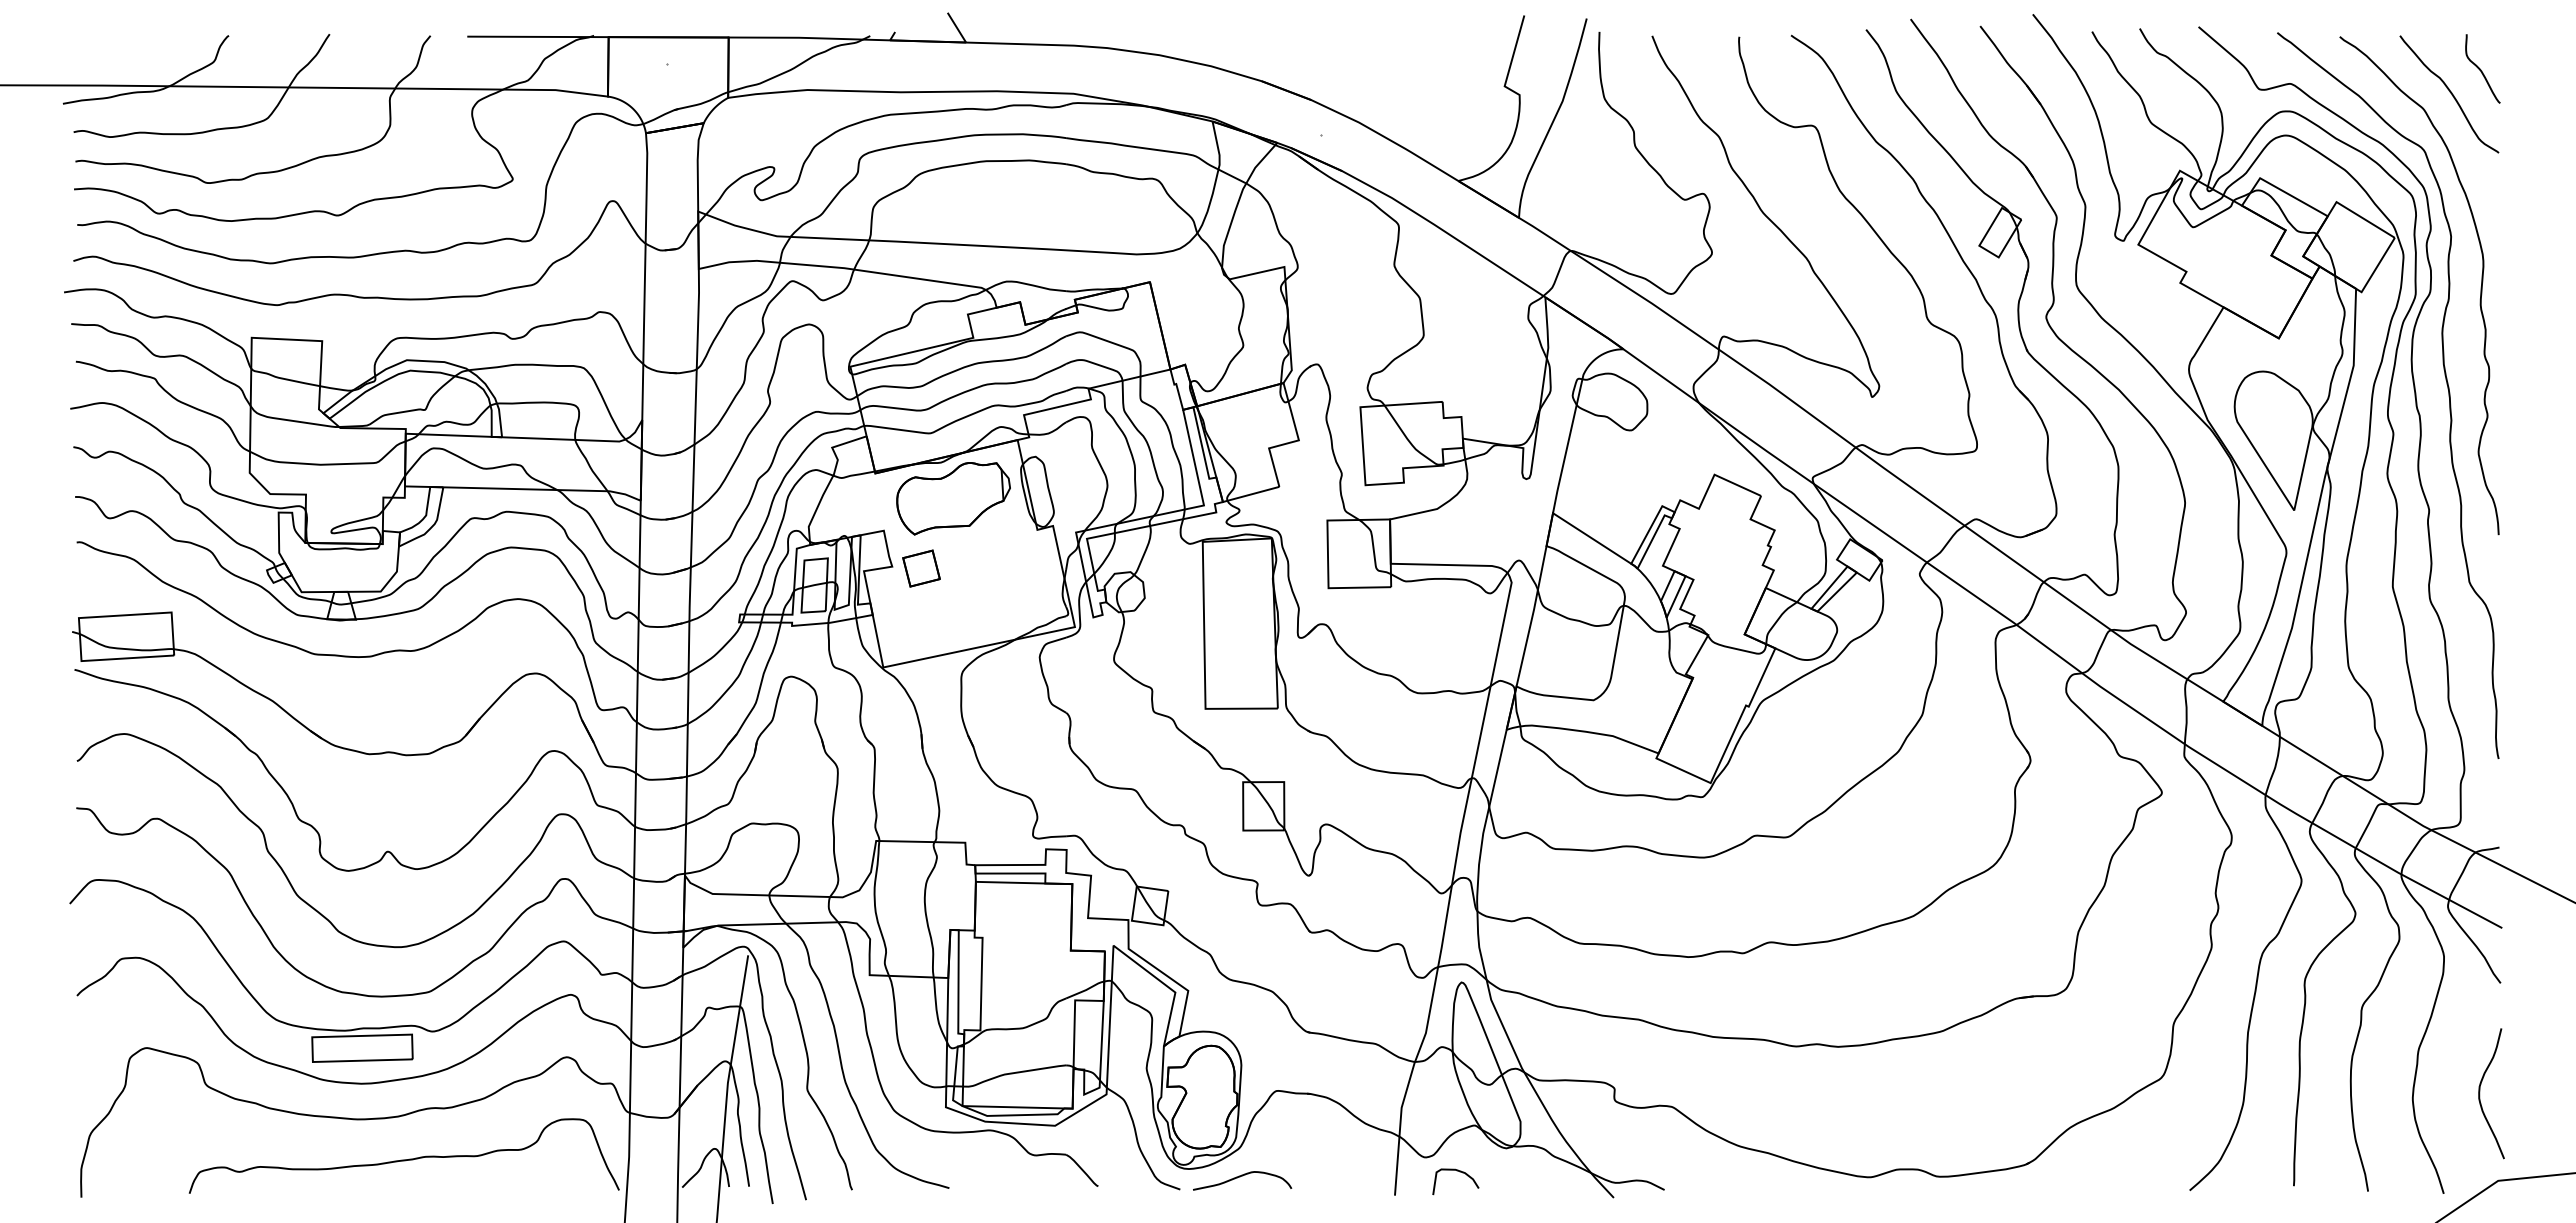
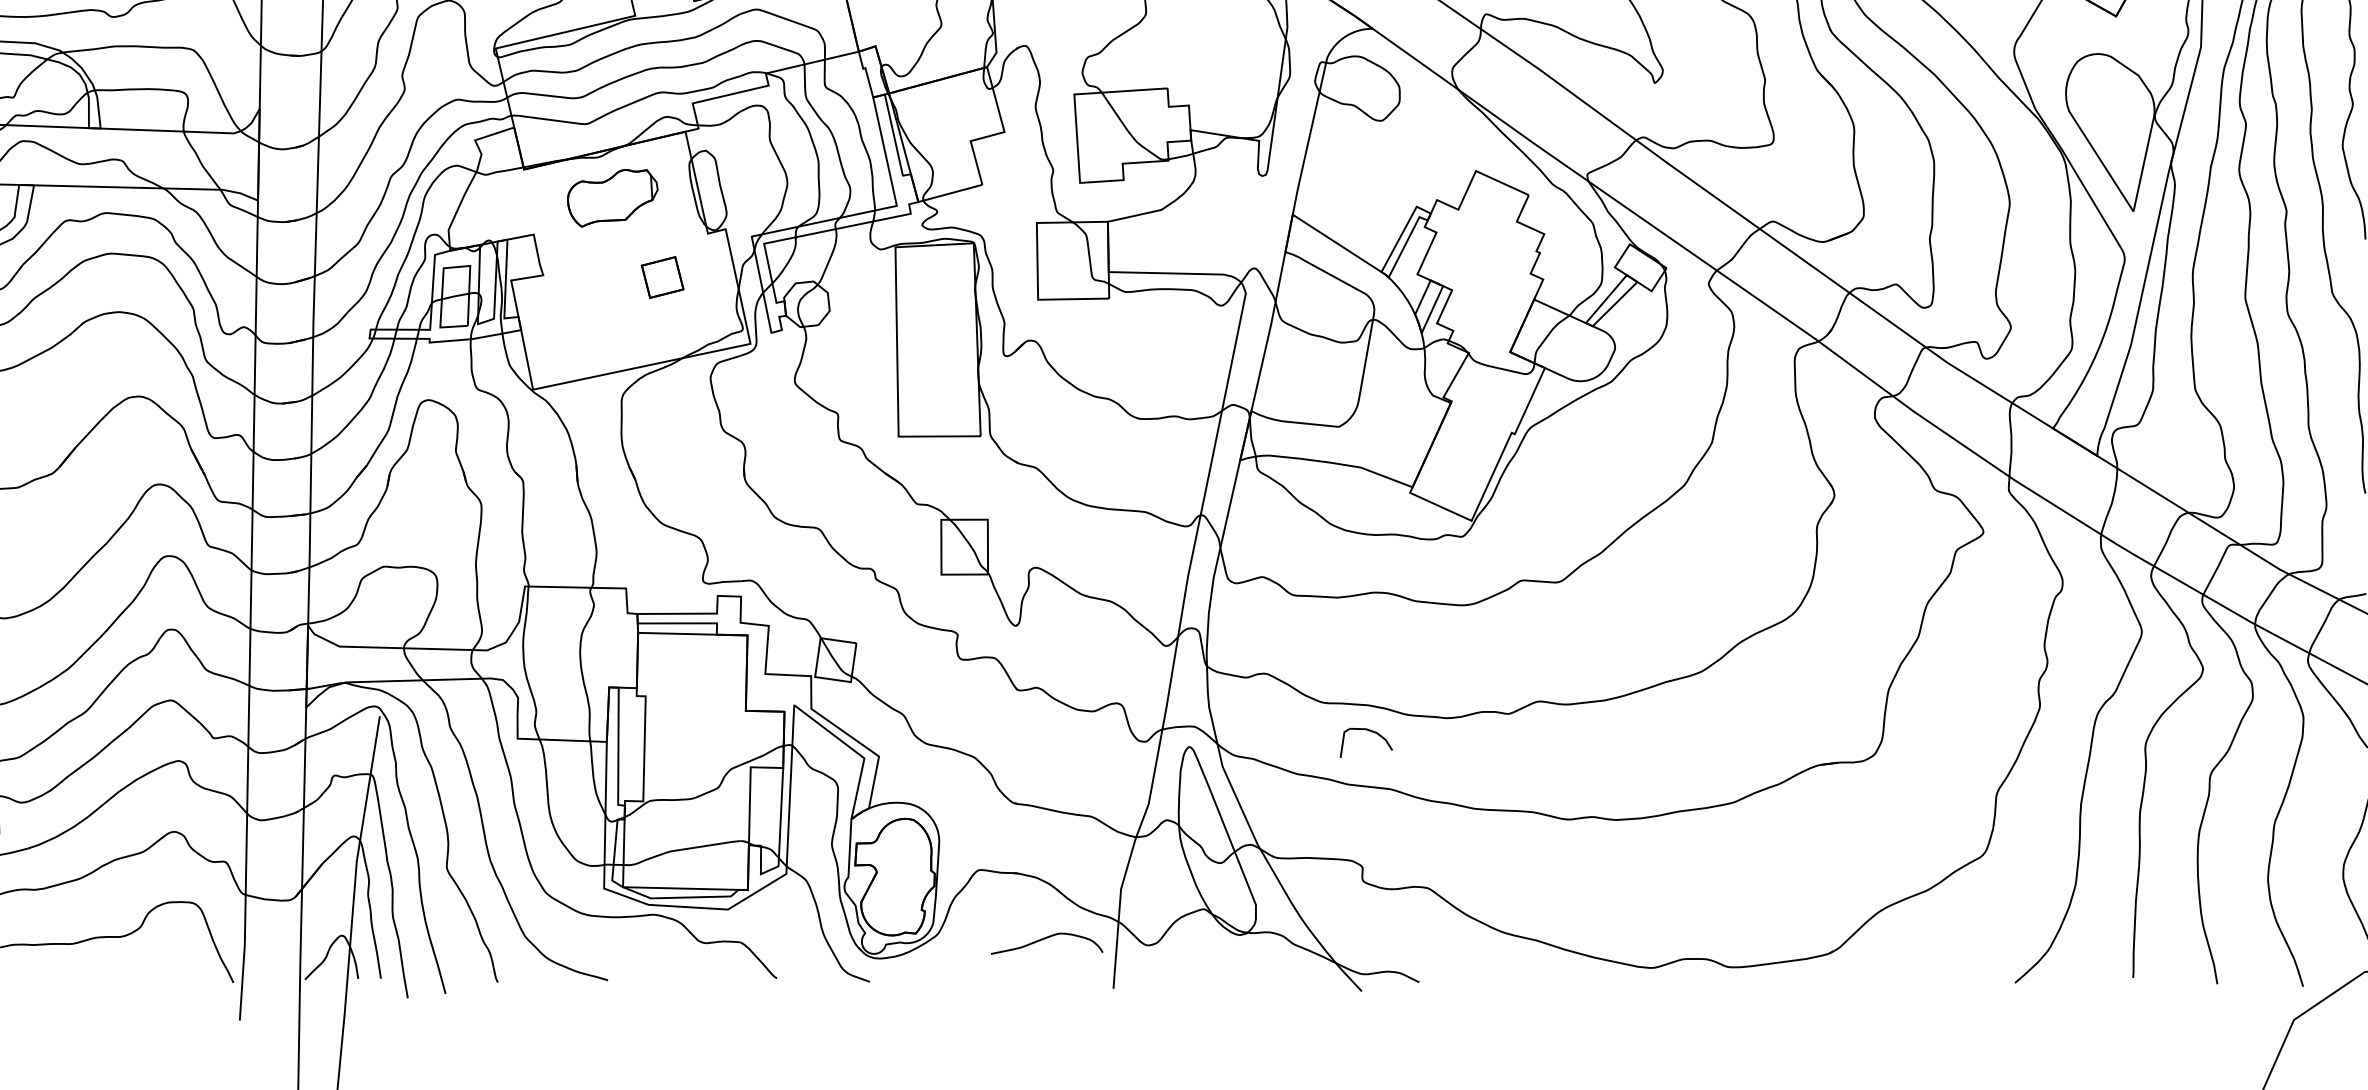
part: (953, 498) -> (612, 198), size x0.7
part: (921, 568) -> (662, 277), moved
curve: (1459, 1172) -> (1370, 732), moved
curve: (1240, 1177) -> (1044, 939), moved

